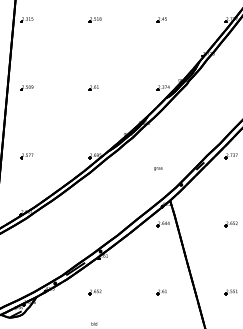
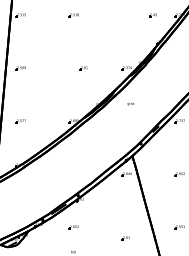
part: (161, 19) -> (152, 15), moved
part: (93, 87) -> (83, 68), moved
text: (158, 168) -> (131, 103), moved
part: (161, 292) -> (125, 238), moved

